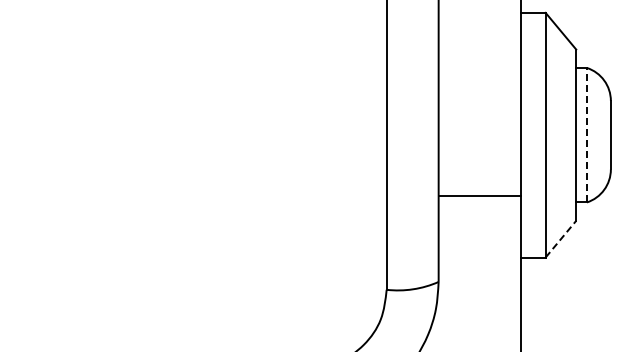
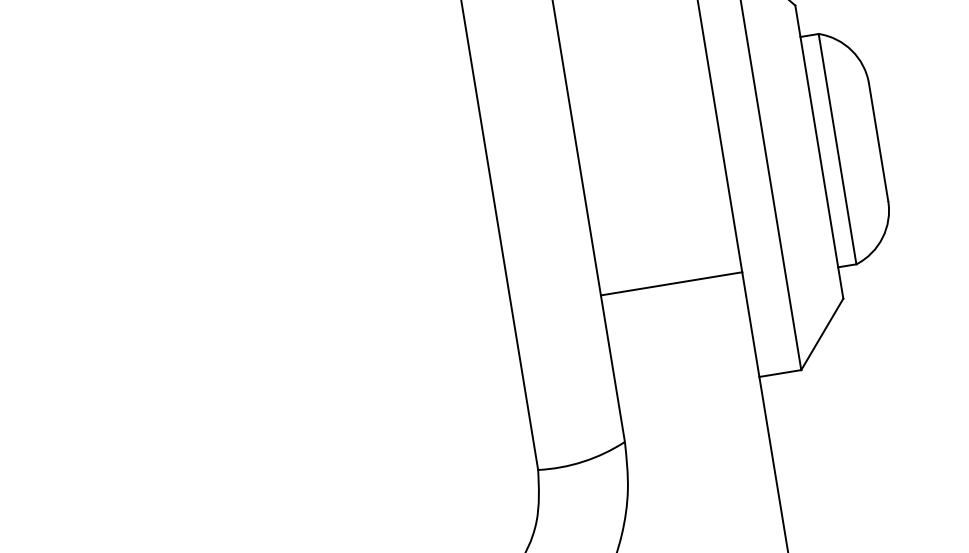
line: (586, 134) -> (836, 148), dashed -> solid
line: (560, 239) -> (821, 335), dashed -> solid

